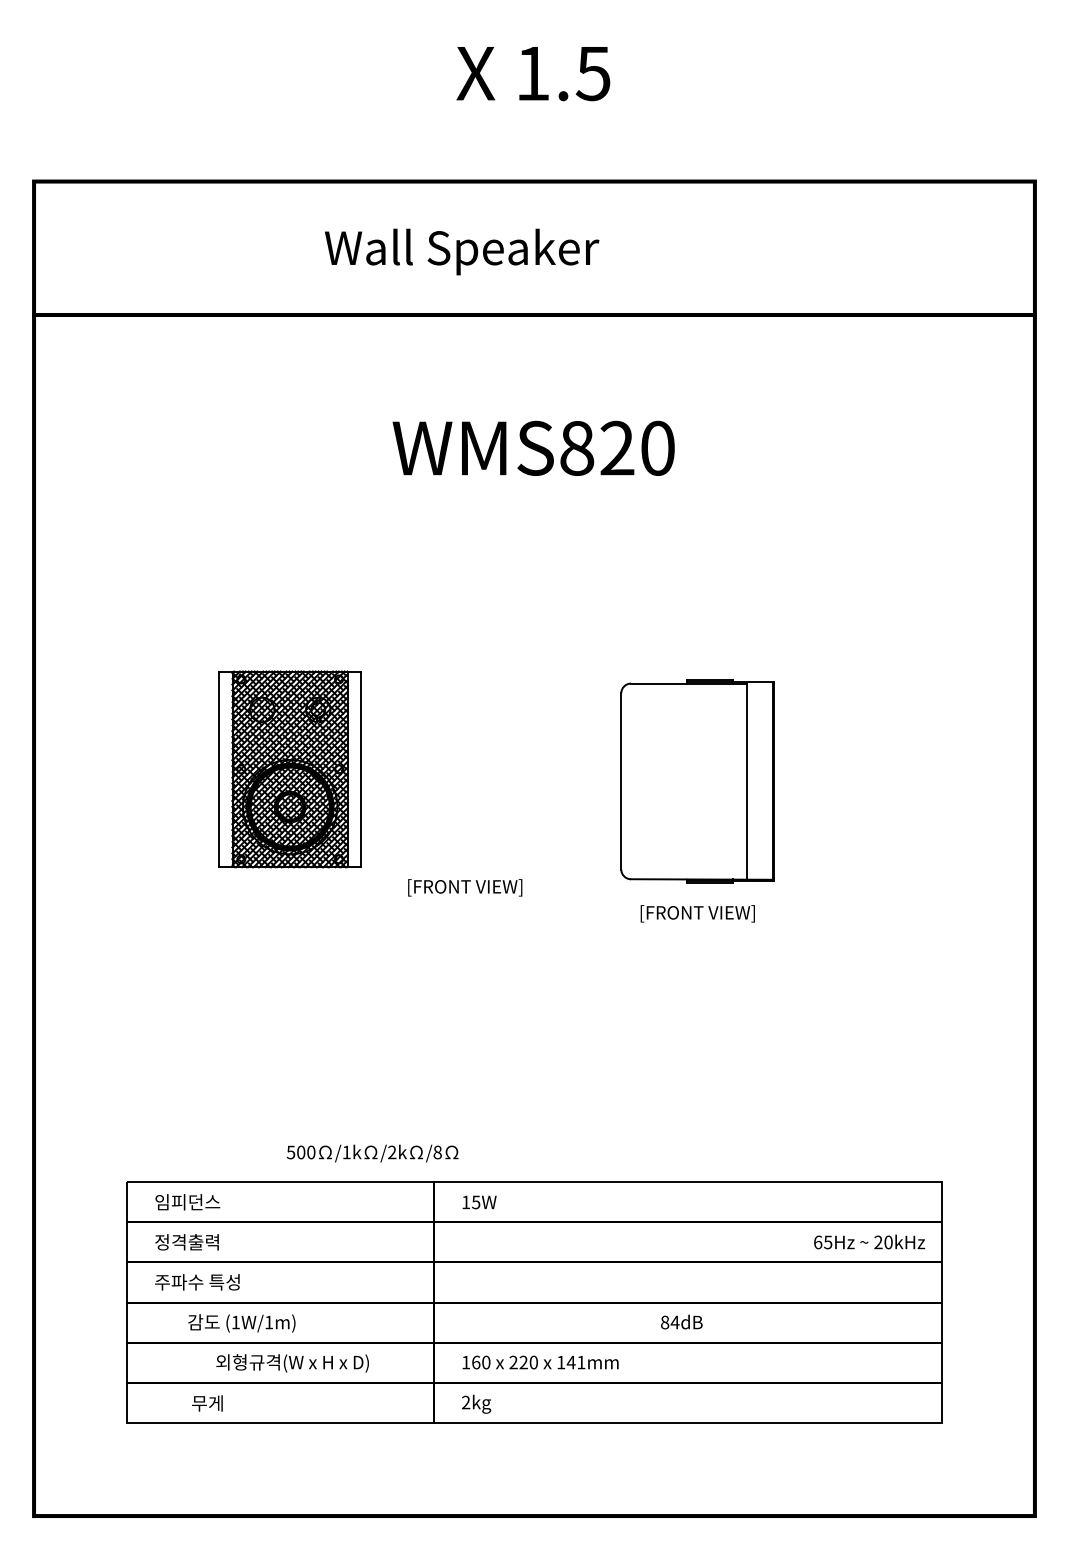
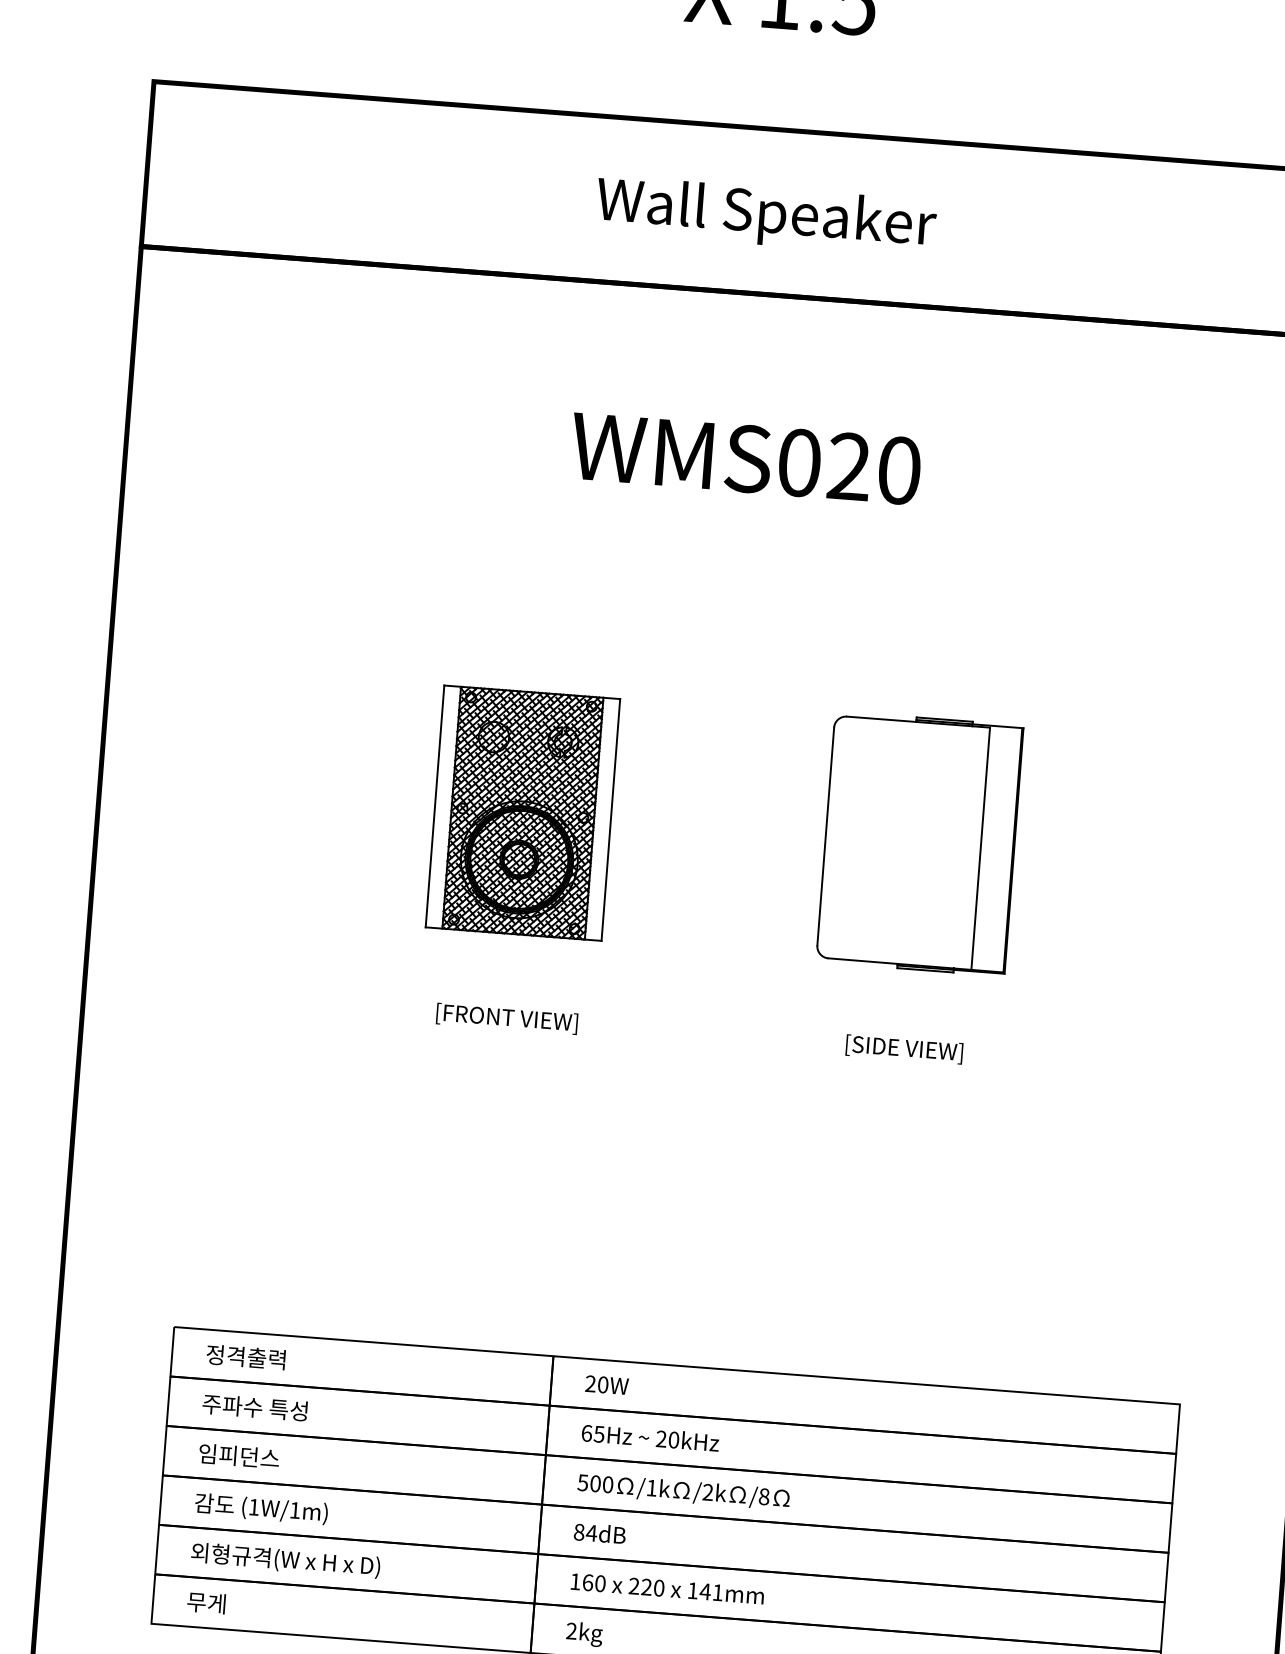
text: (462, 251) -> (766, 215), moved
text: (577, 447) -> (800, 461), WMS820 -> WMS020
part: (289, 769) -> (522, 813), moved
part: (697, 781) -> (919, 843), moved
text: (465, 887) -> (507, 1018), moved
text: (697, 913) -> (904, 1048), [FRONT VIEW] -> [SIDE VIEW]
text: (372, 1153) -> (683, 1491), moved
text: (187, 1202) -> (246, 1357), 임피던스 -> 정격출력
text: (471, 1202) -> (597, 1384), 15W -> 20W
text: (869, 1241) -> (650, 1437), moved
text: (197, 1242) -> (255, 1407), 정격출력 -> 주파수 특성
text: (197, 1282) -> (251, 1457), 주파수 특성 -> 임피던스
text: (681, 1321) -> (599, 1532), moved
text: (241, 1323) -> (260, 1509), moved
text: (292, 1363) -> (285, 1560), moved
text: (207, 1403) -> (206, 1603), moved

